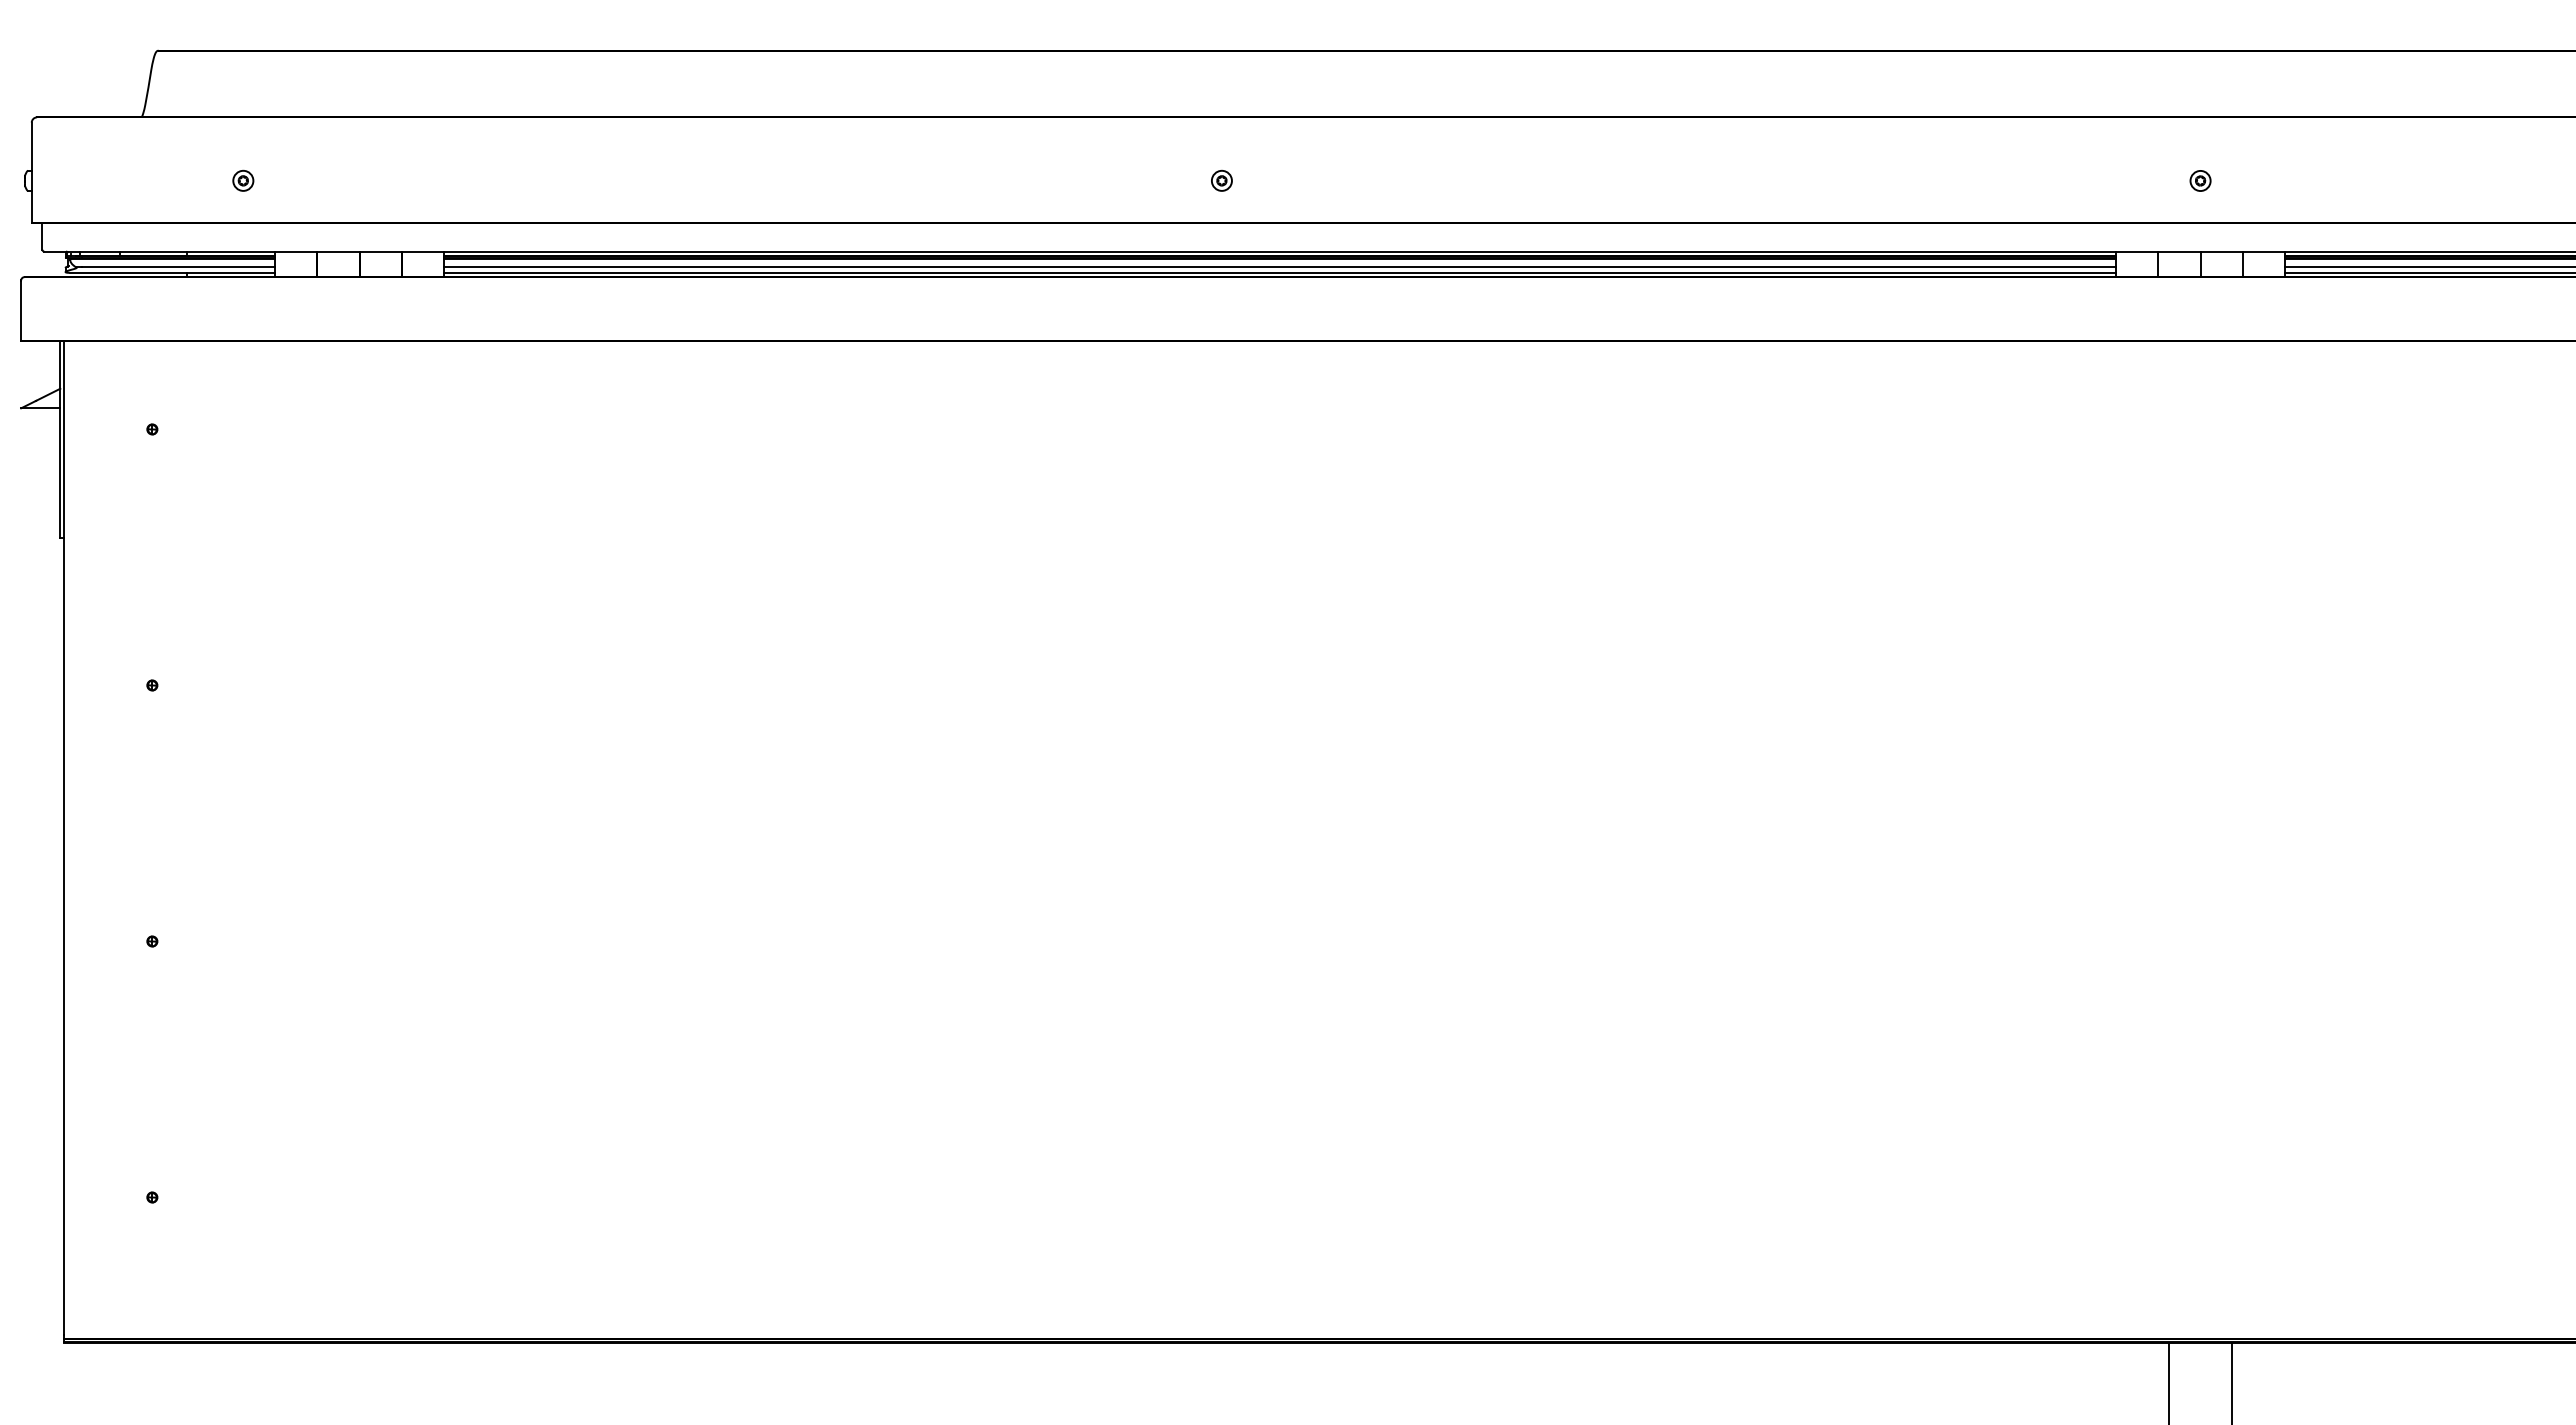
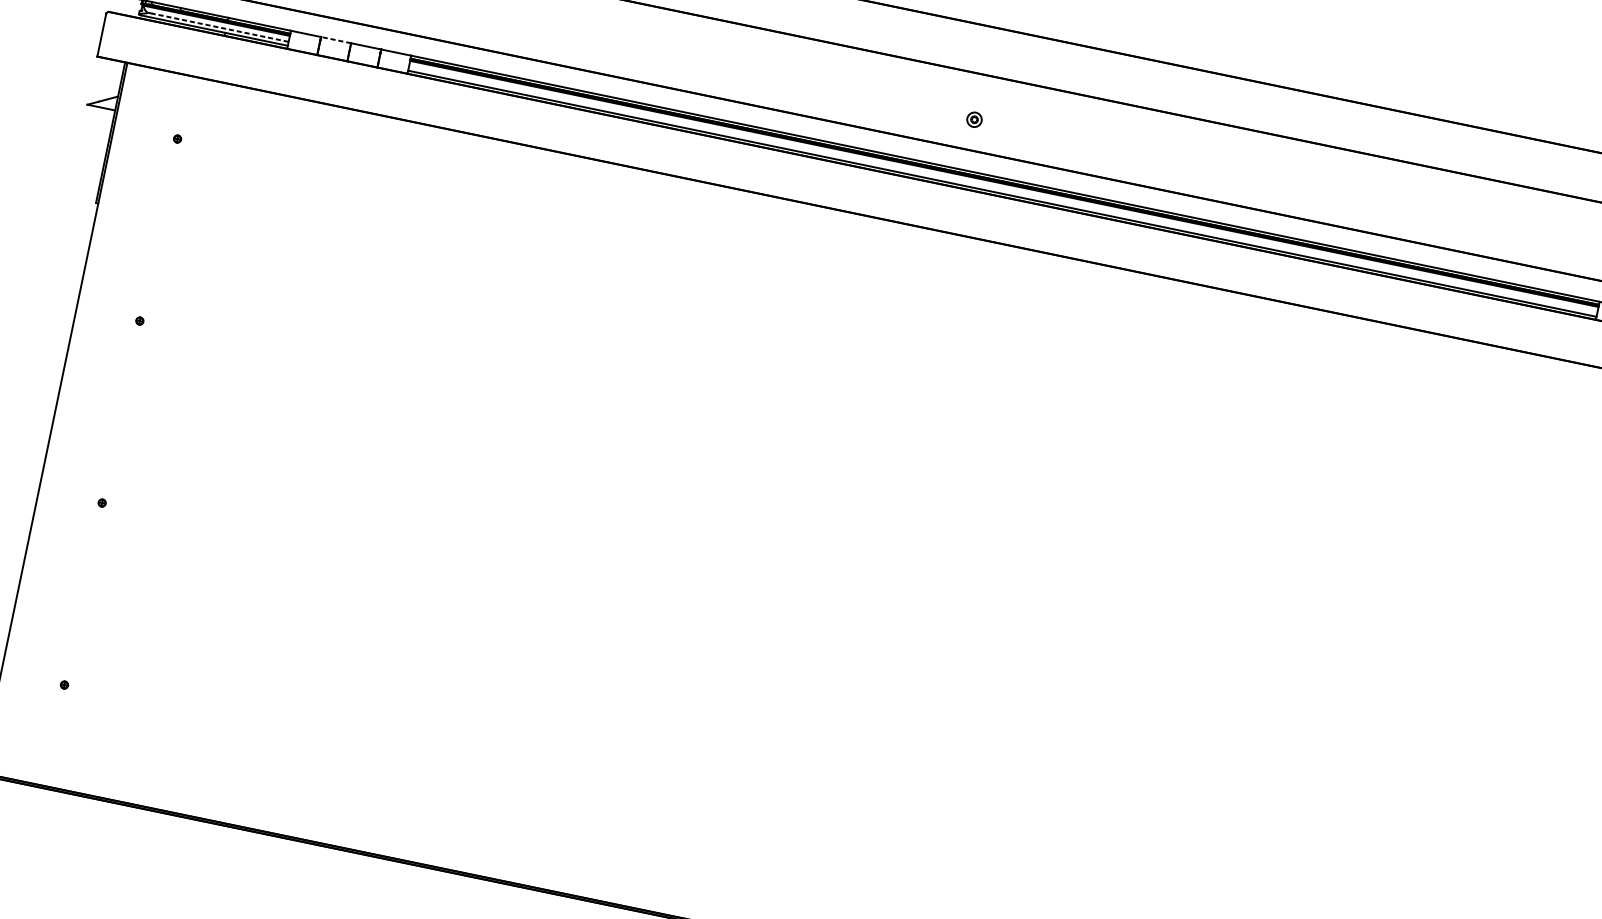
line: (338, 251) -> (336, 39), solid -> dashed
line: (178, 267) -> (219, 27), solid -> dashed
line: (1279, 267) -> (1002, 189), removed

